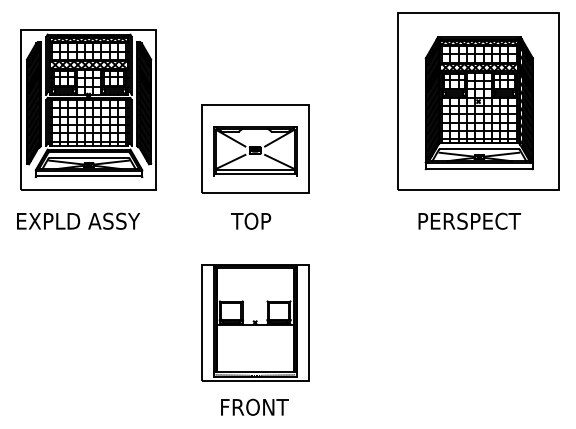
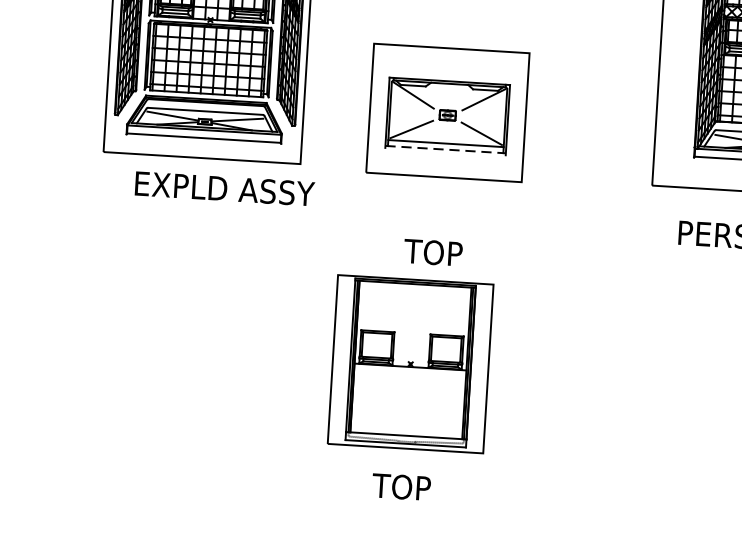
line: (255, 174) -> (446, 150), solid -> dashed
text: (78, 220) -> (224, 187), moved
text: (251, 220) -> (433, 251), moved
part: (255, 322) -> (411, 363), moved
text: (253, 406) -> (422, 487), FRONT -> TOP

